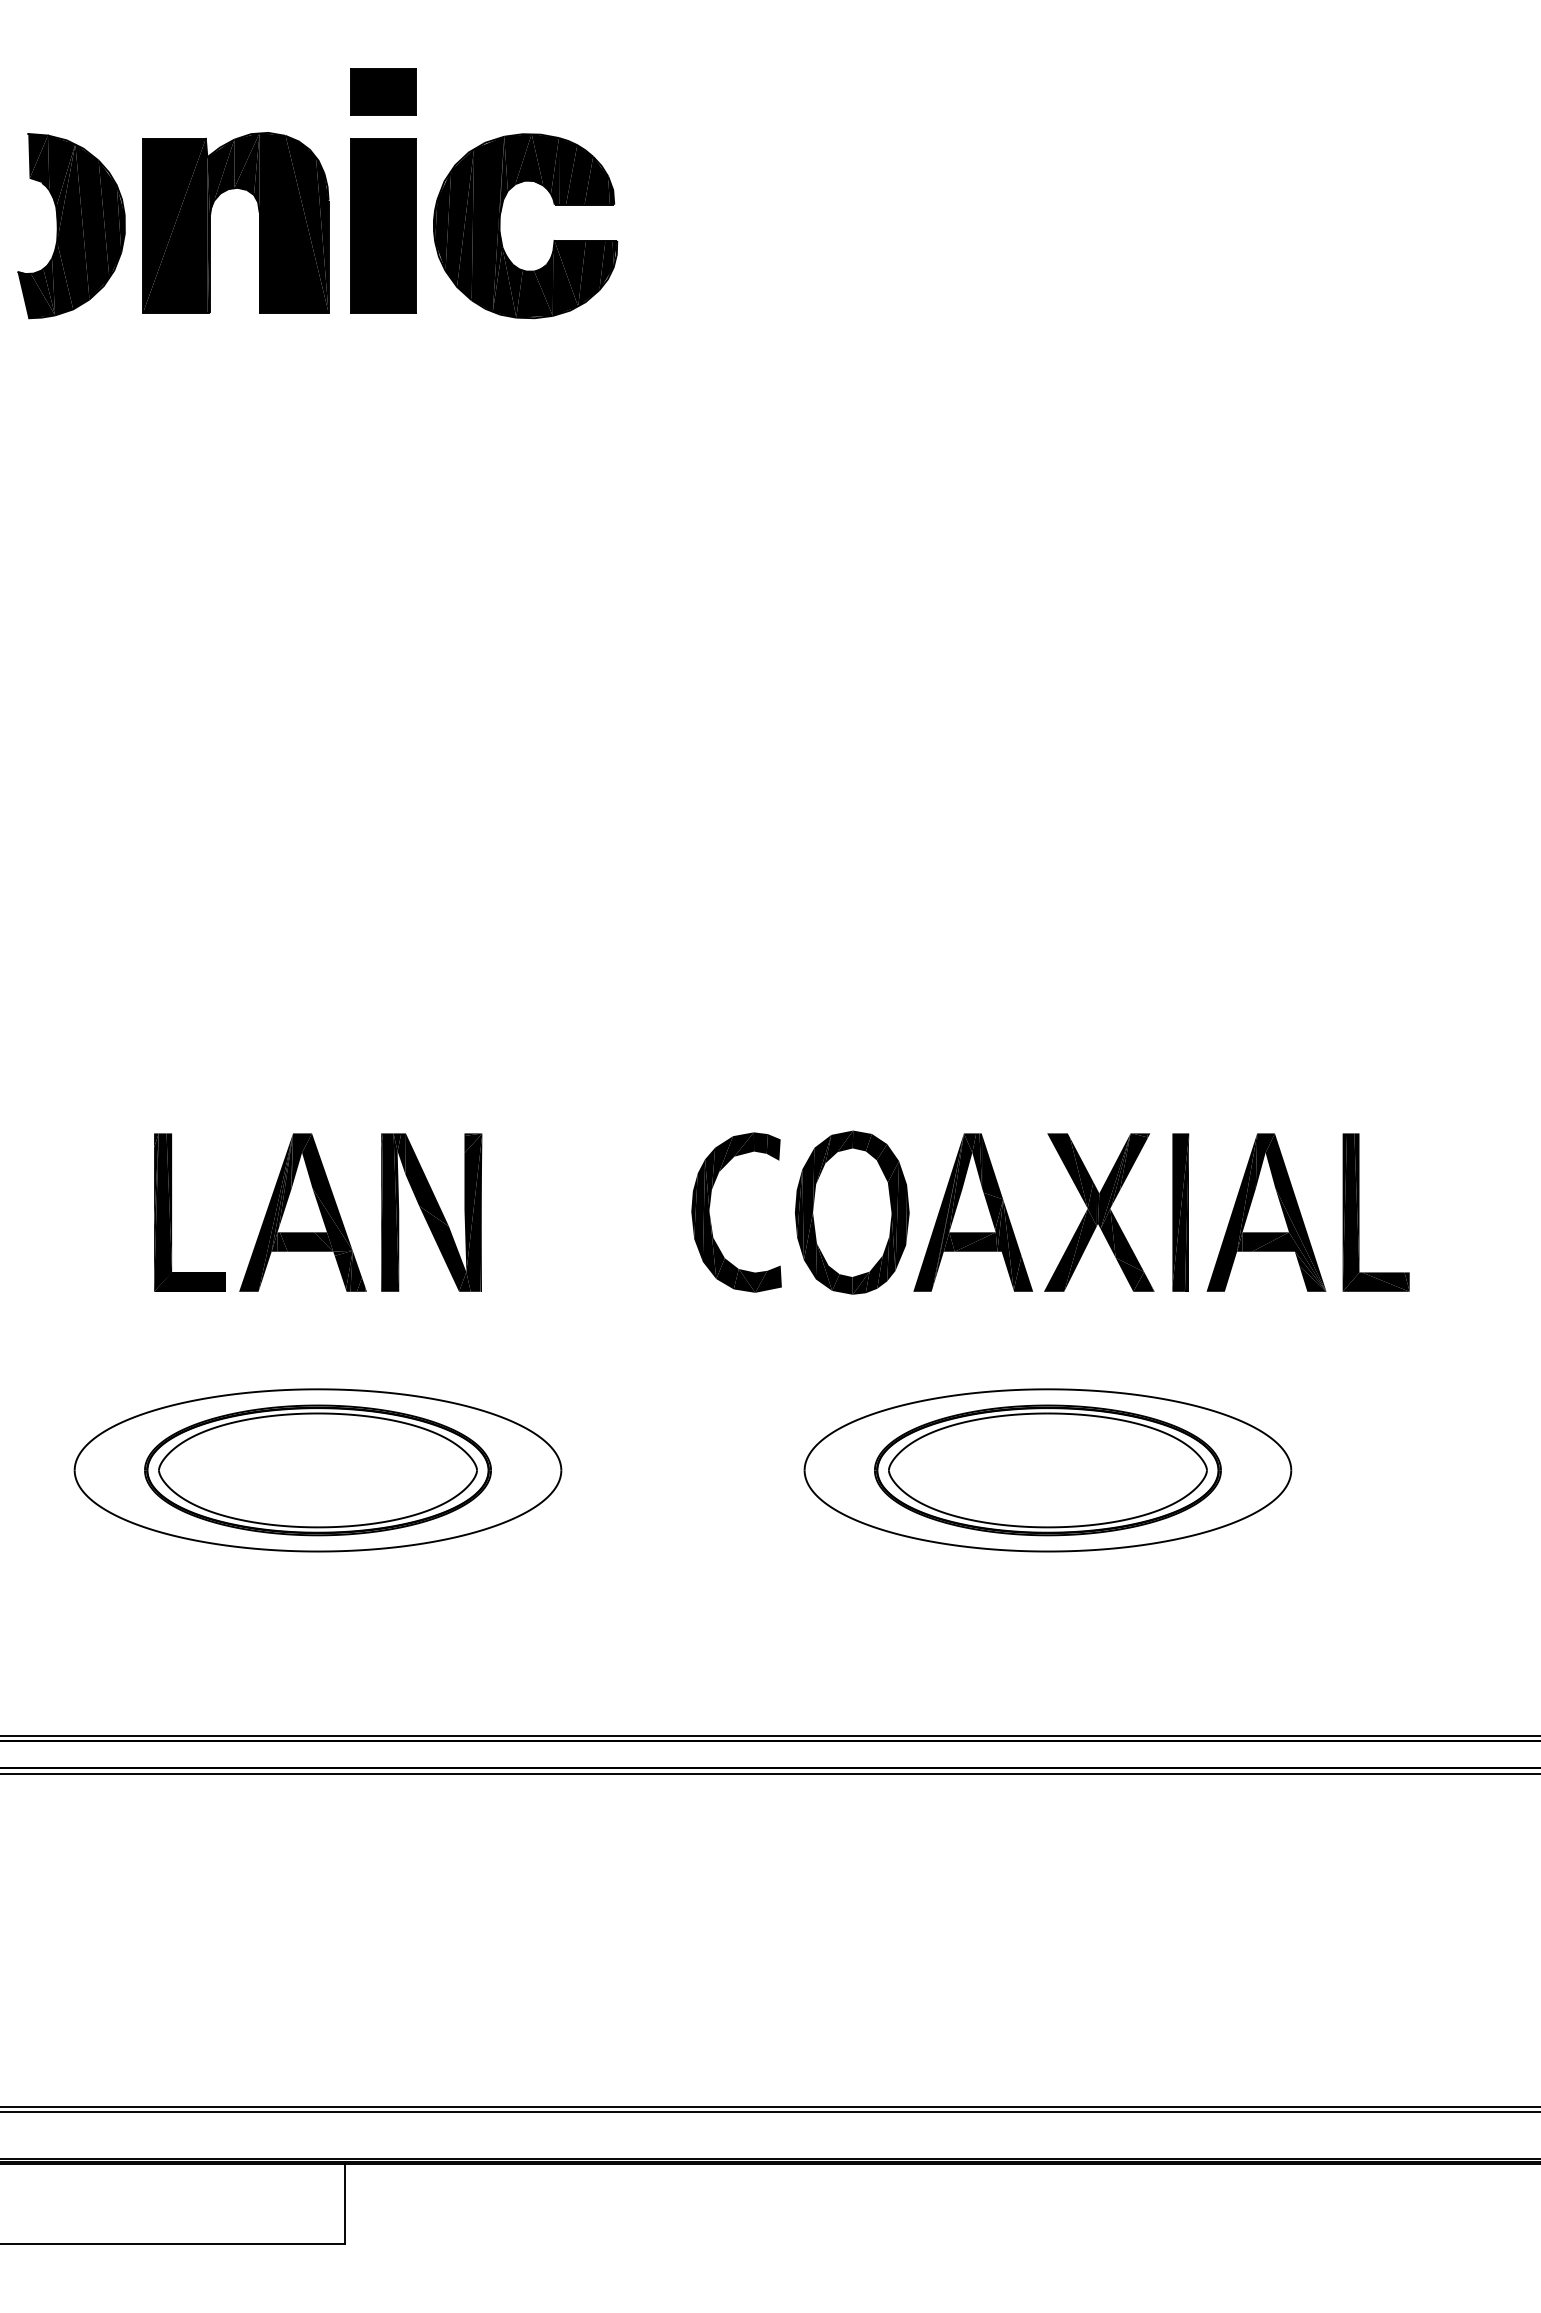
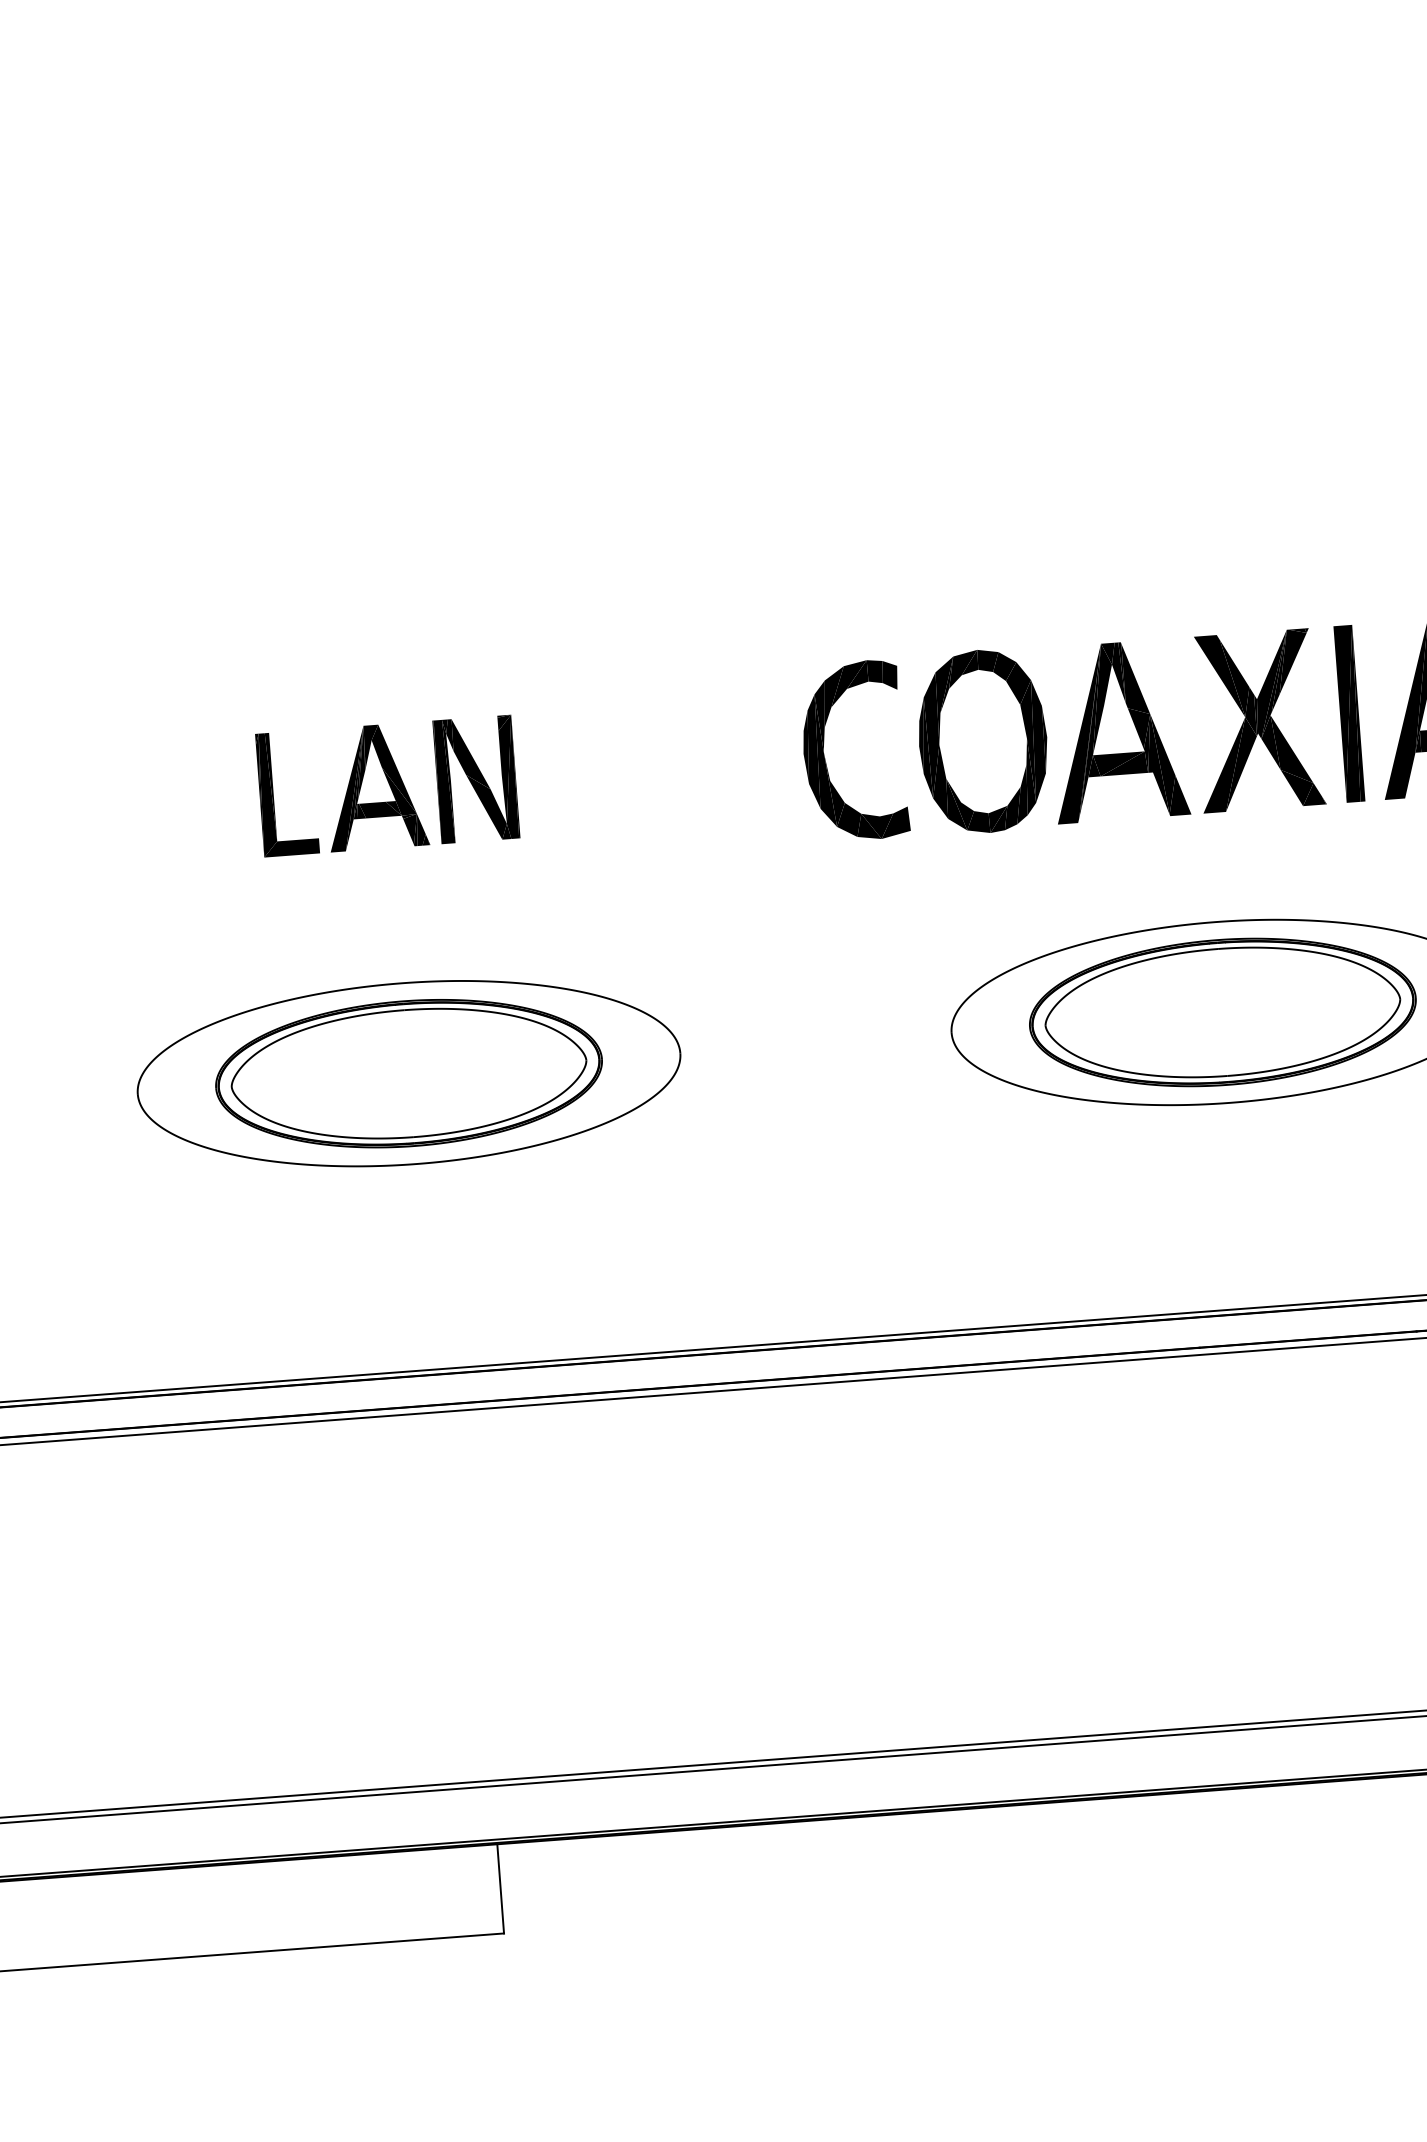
part: (318, 1212) -> (387, 786), size x0.7

